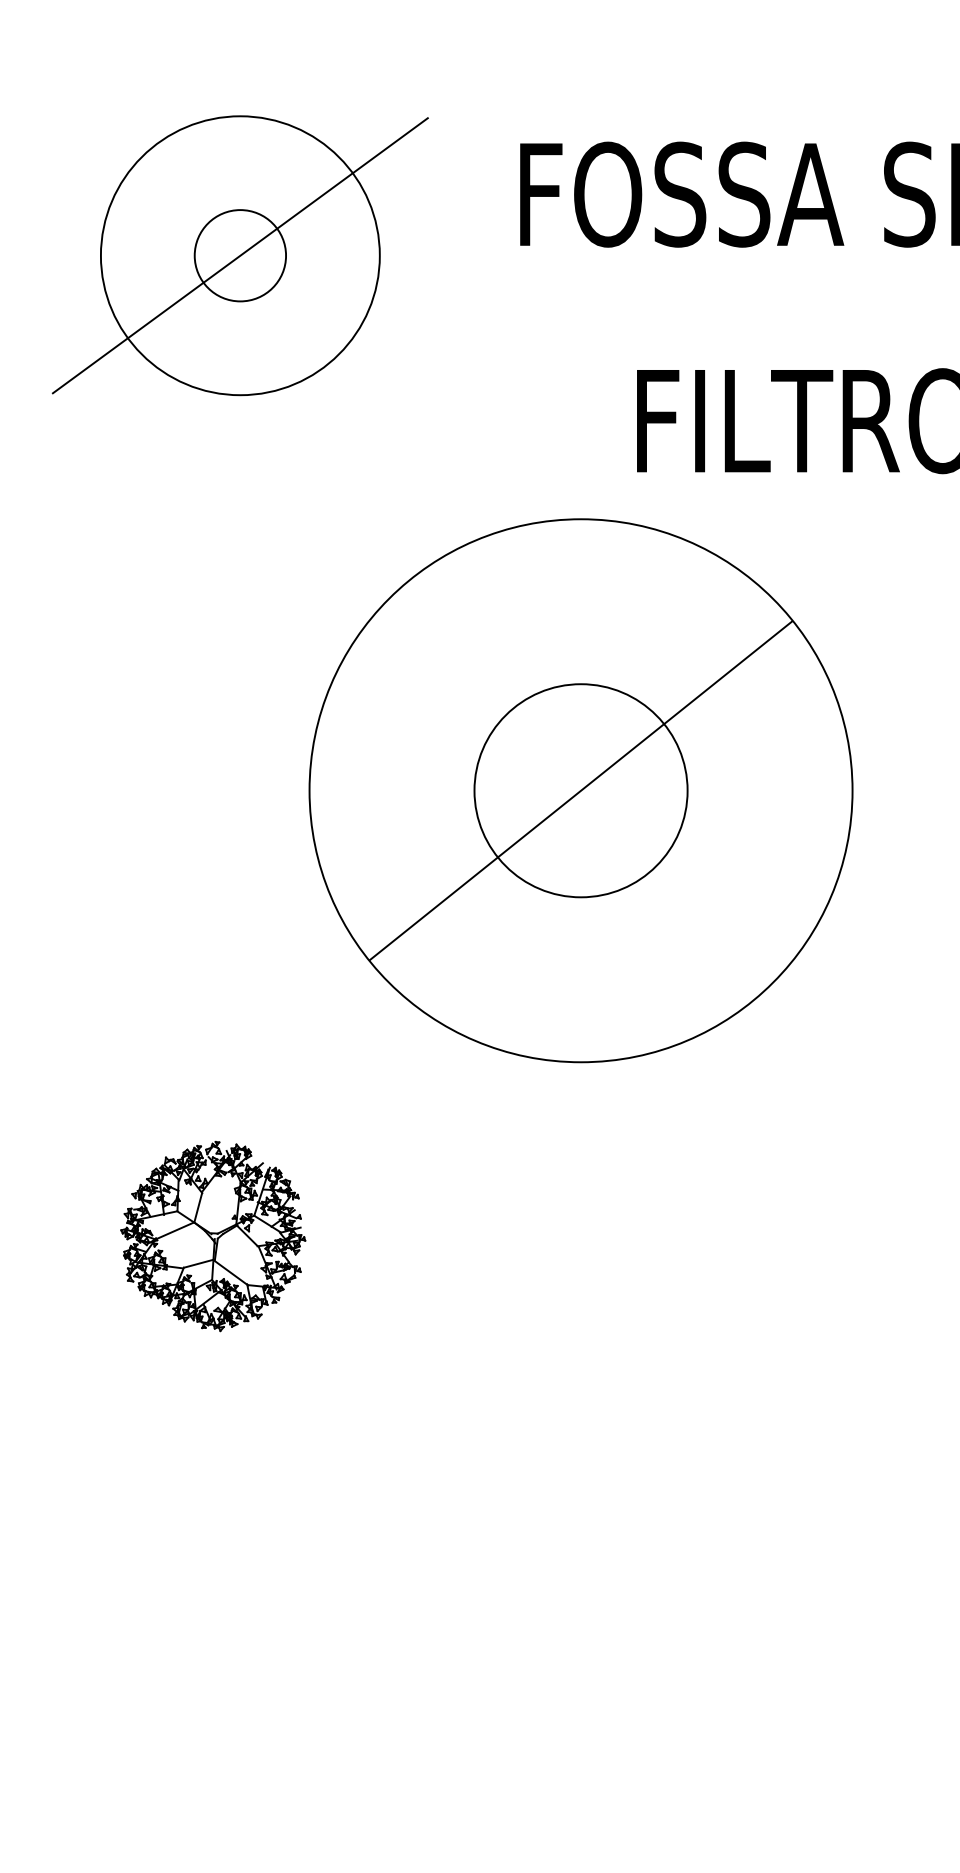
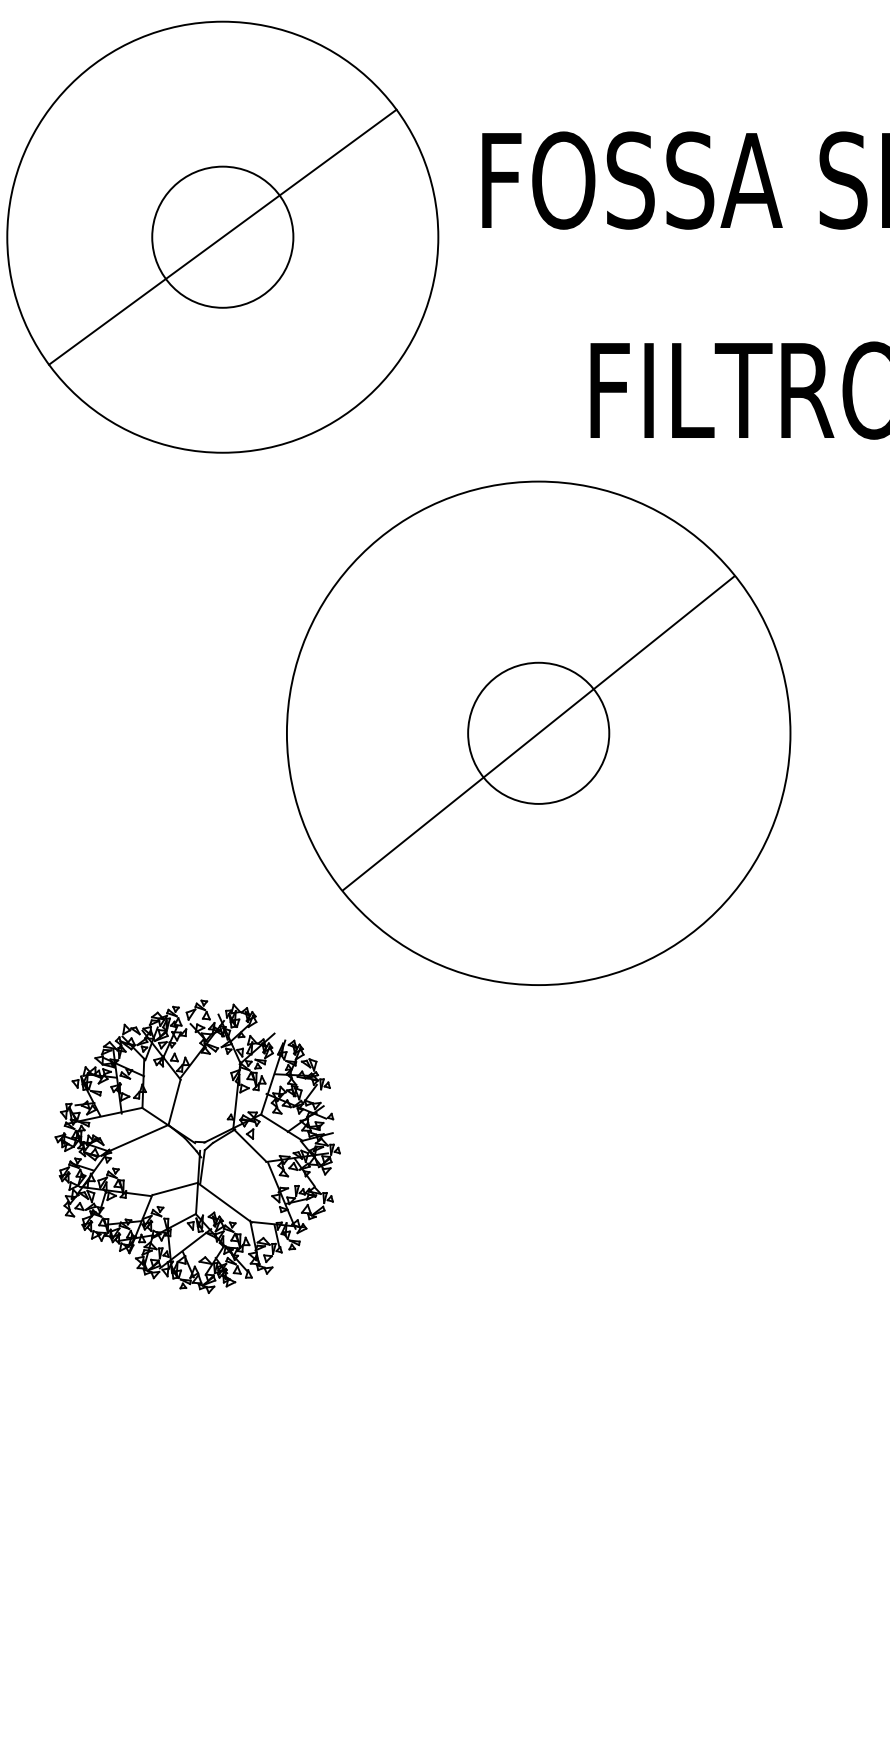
circle: (240, 254) -> (222, 236), size x1.67
circle: (240, 254) -> (222, 236), size x1.67
circle: (580, 789) -> (538, 732), size x0.71
part: (213, 1236) -> (197, 1146), size x1.67

